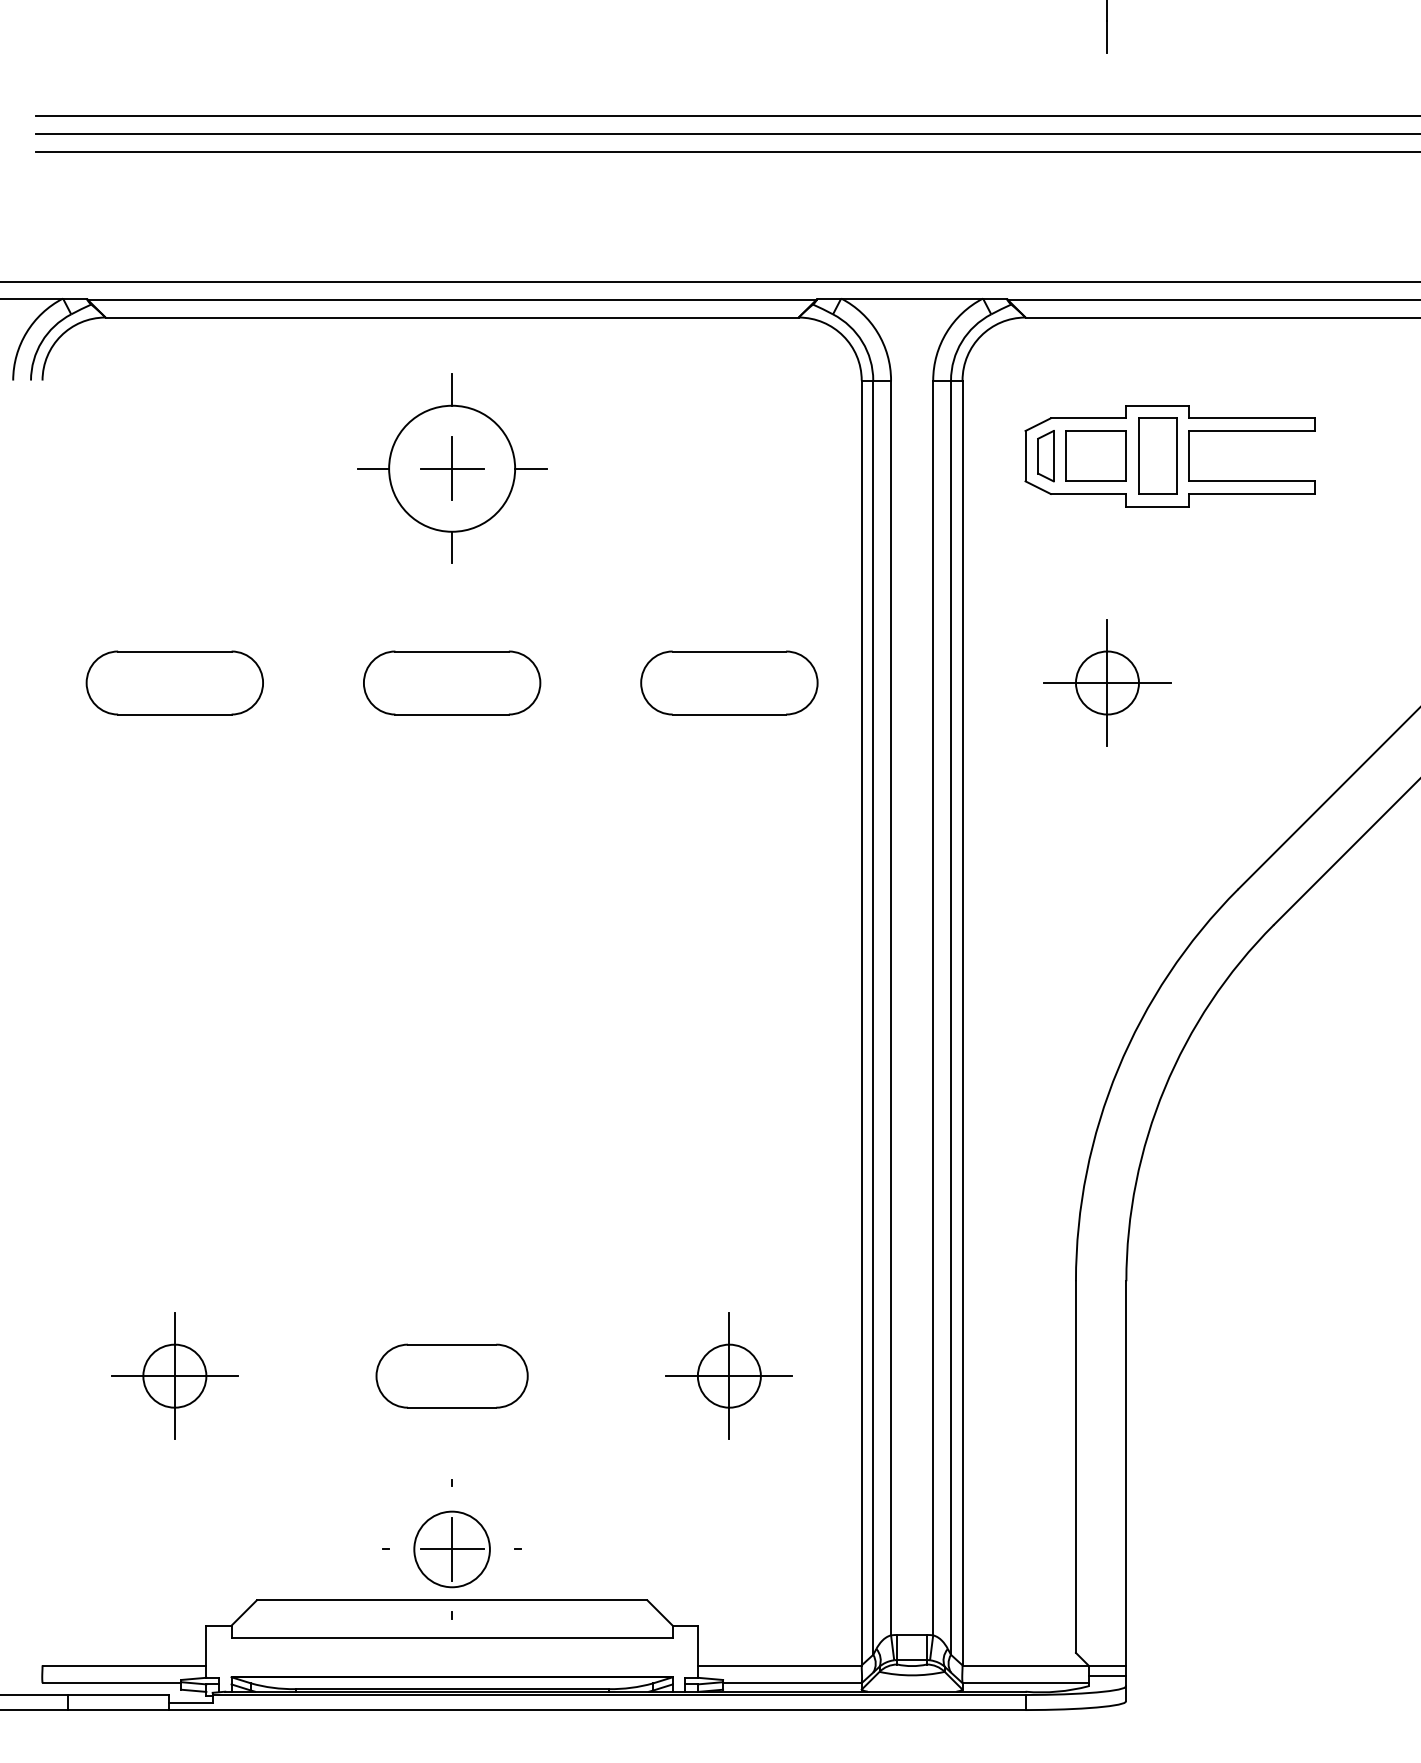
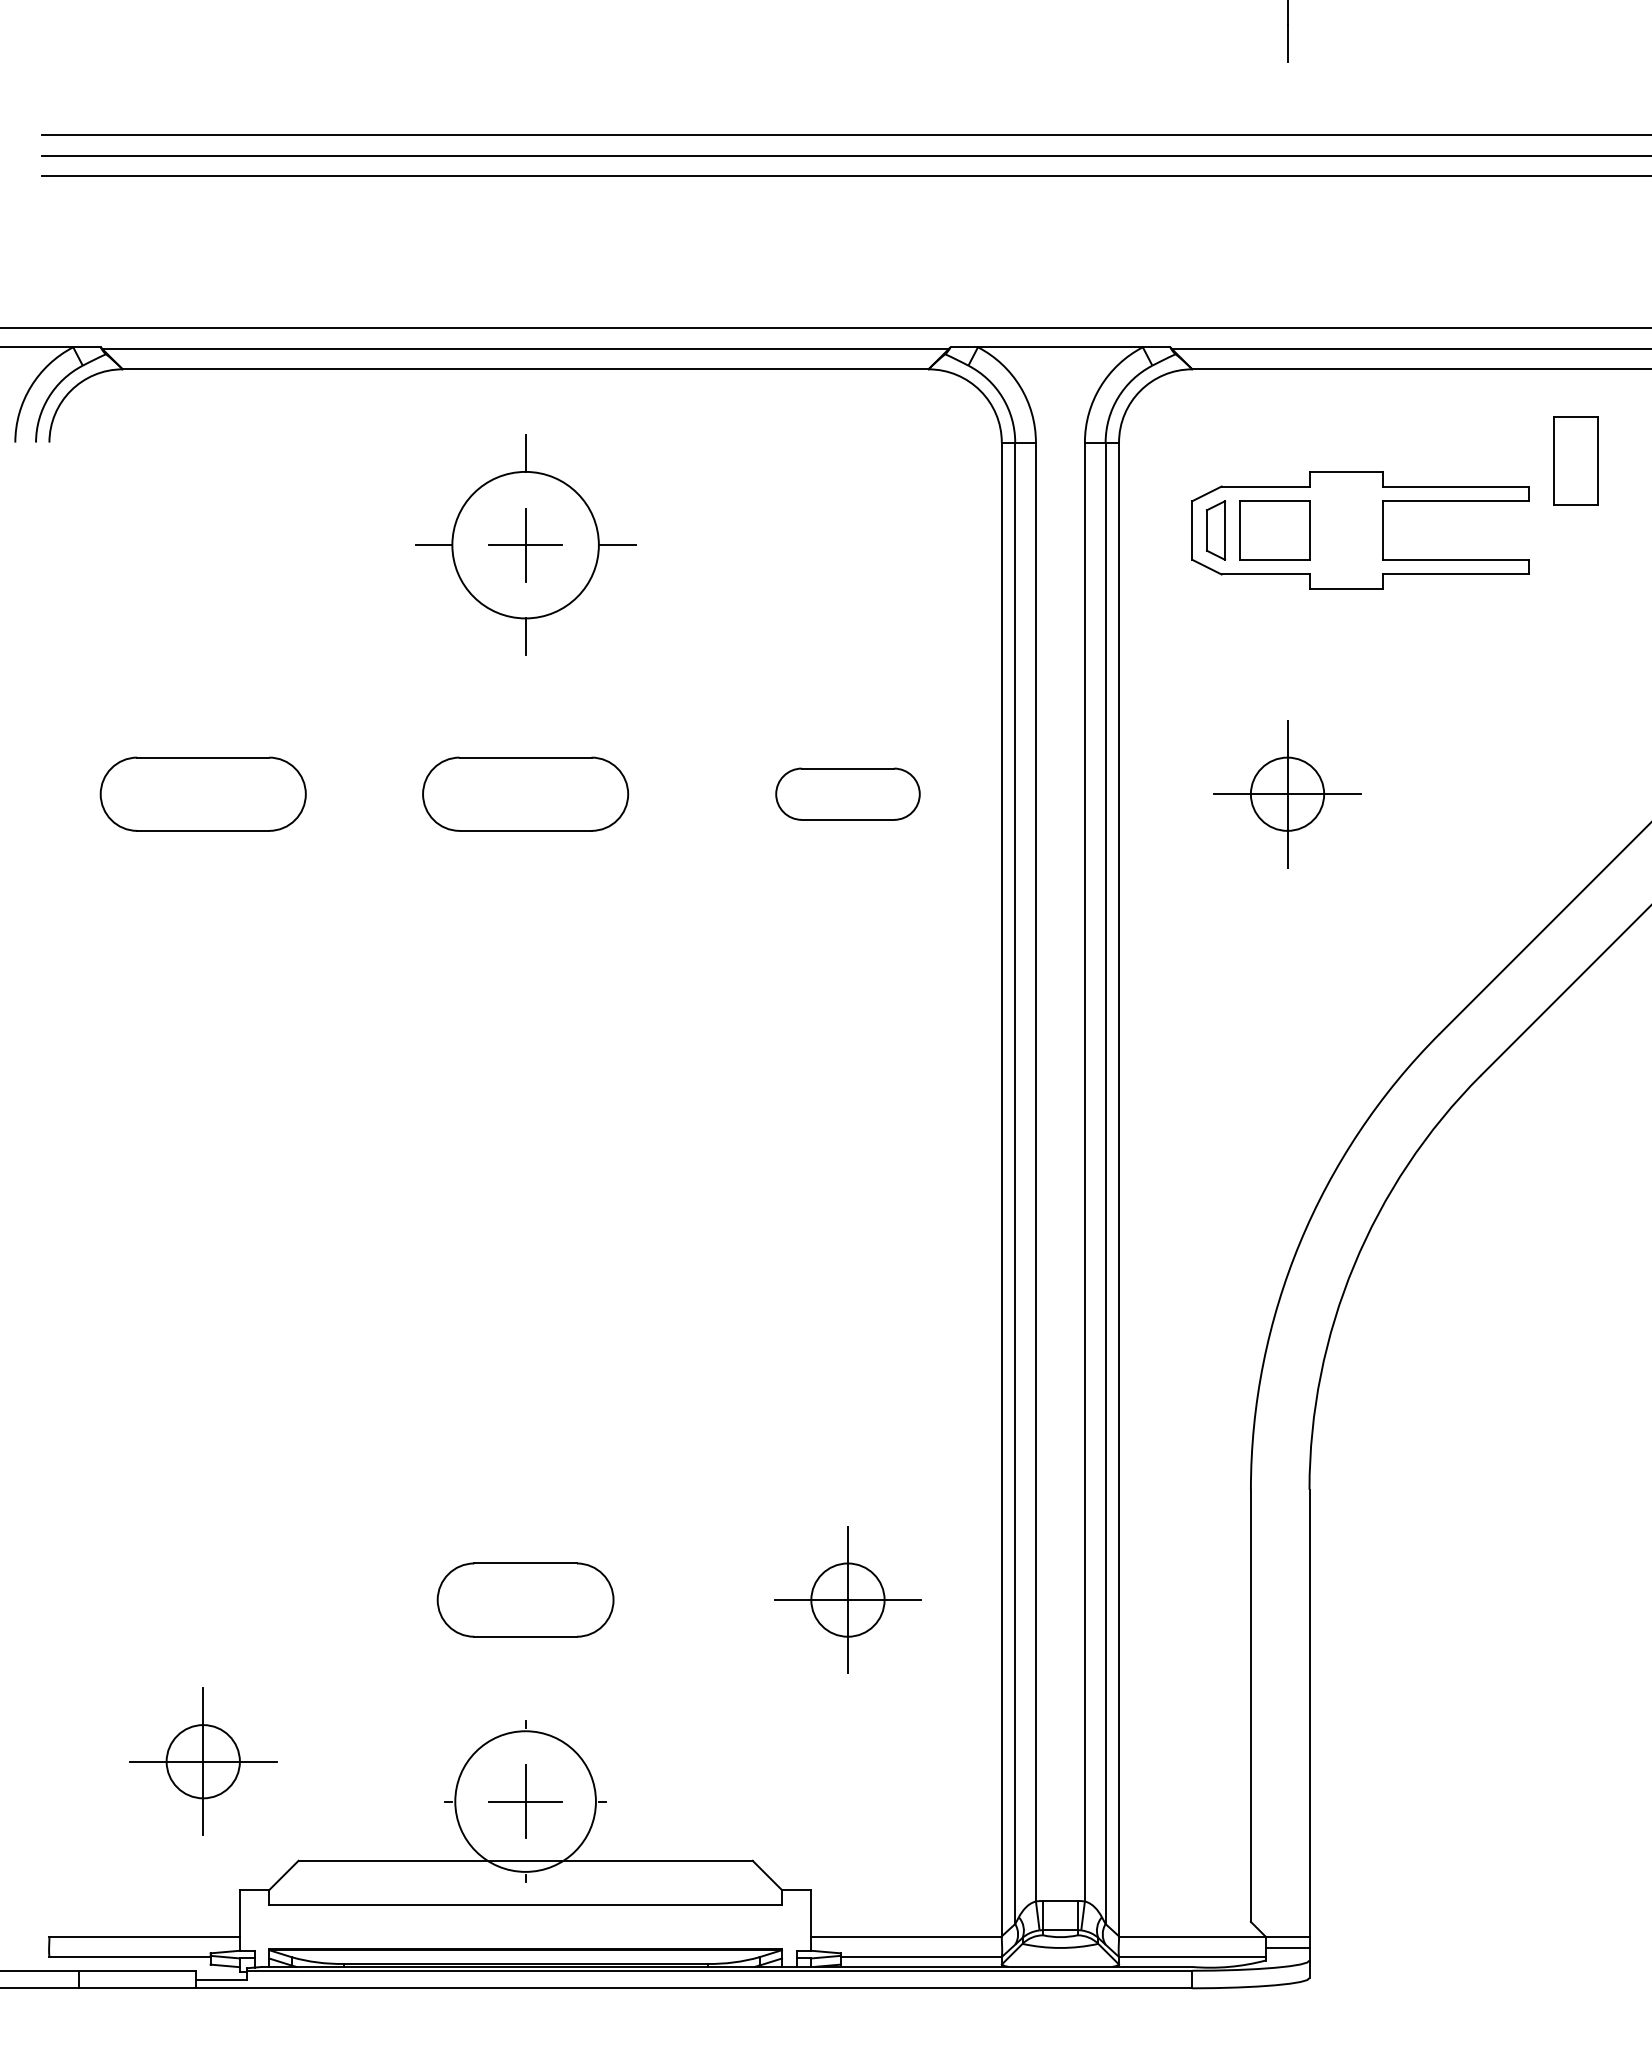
part: (1157, 455) -> (1575, 459), moved
part: (729, 682) -> (848, 793), size x0.7
part: (174, 1375) -> (202, 1760), moved
circle: (451, 1549) -> (524, 1801), size x1.6

